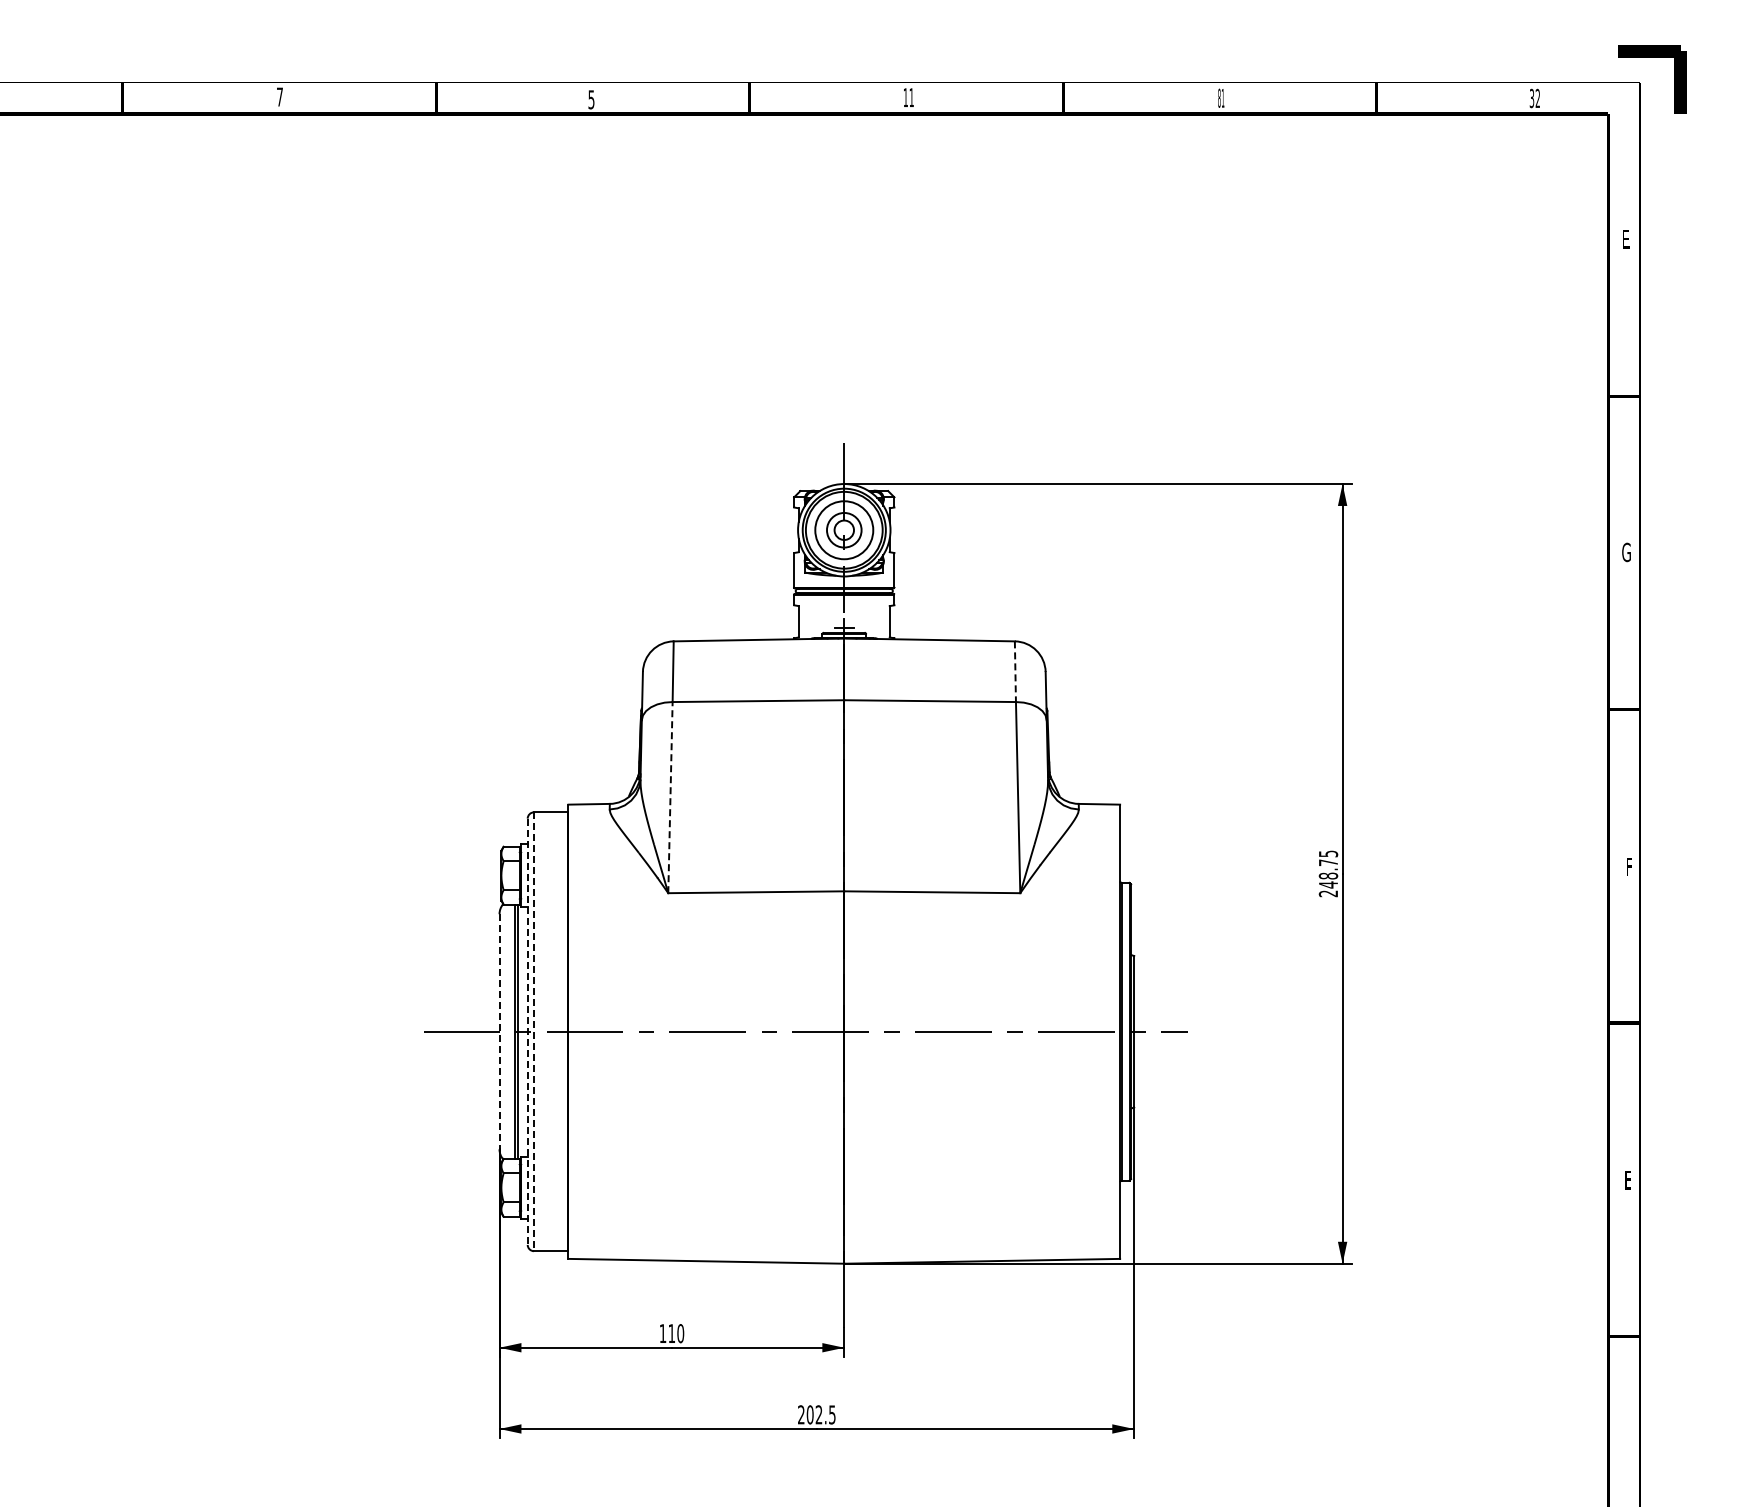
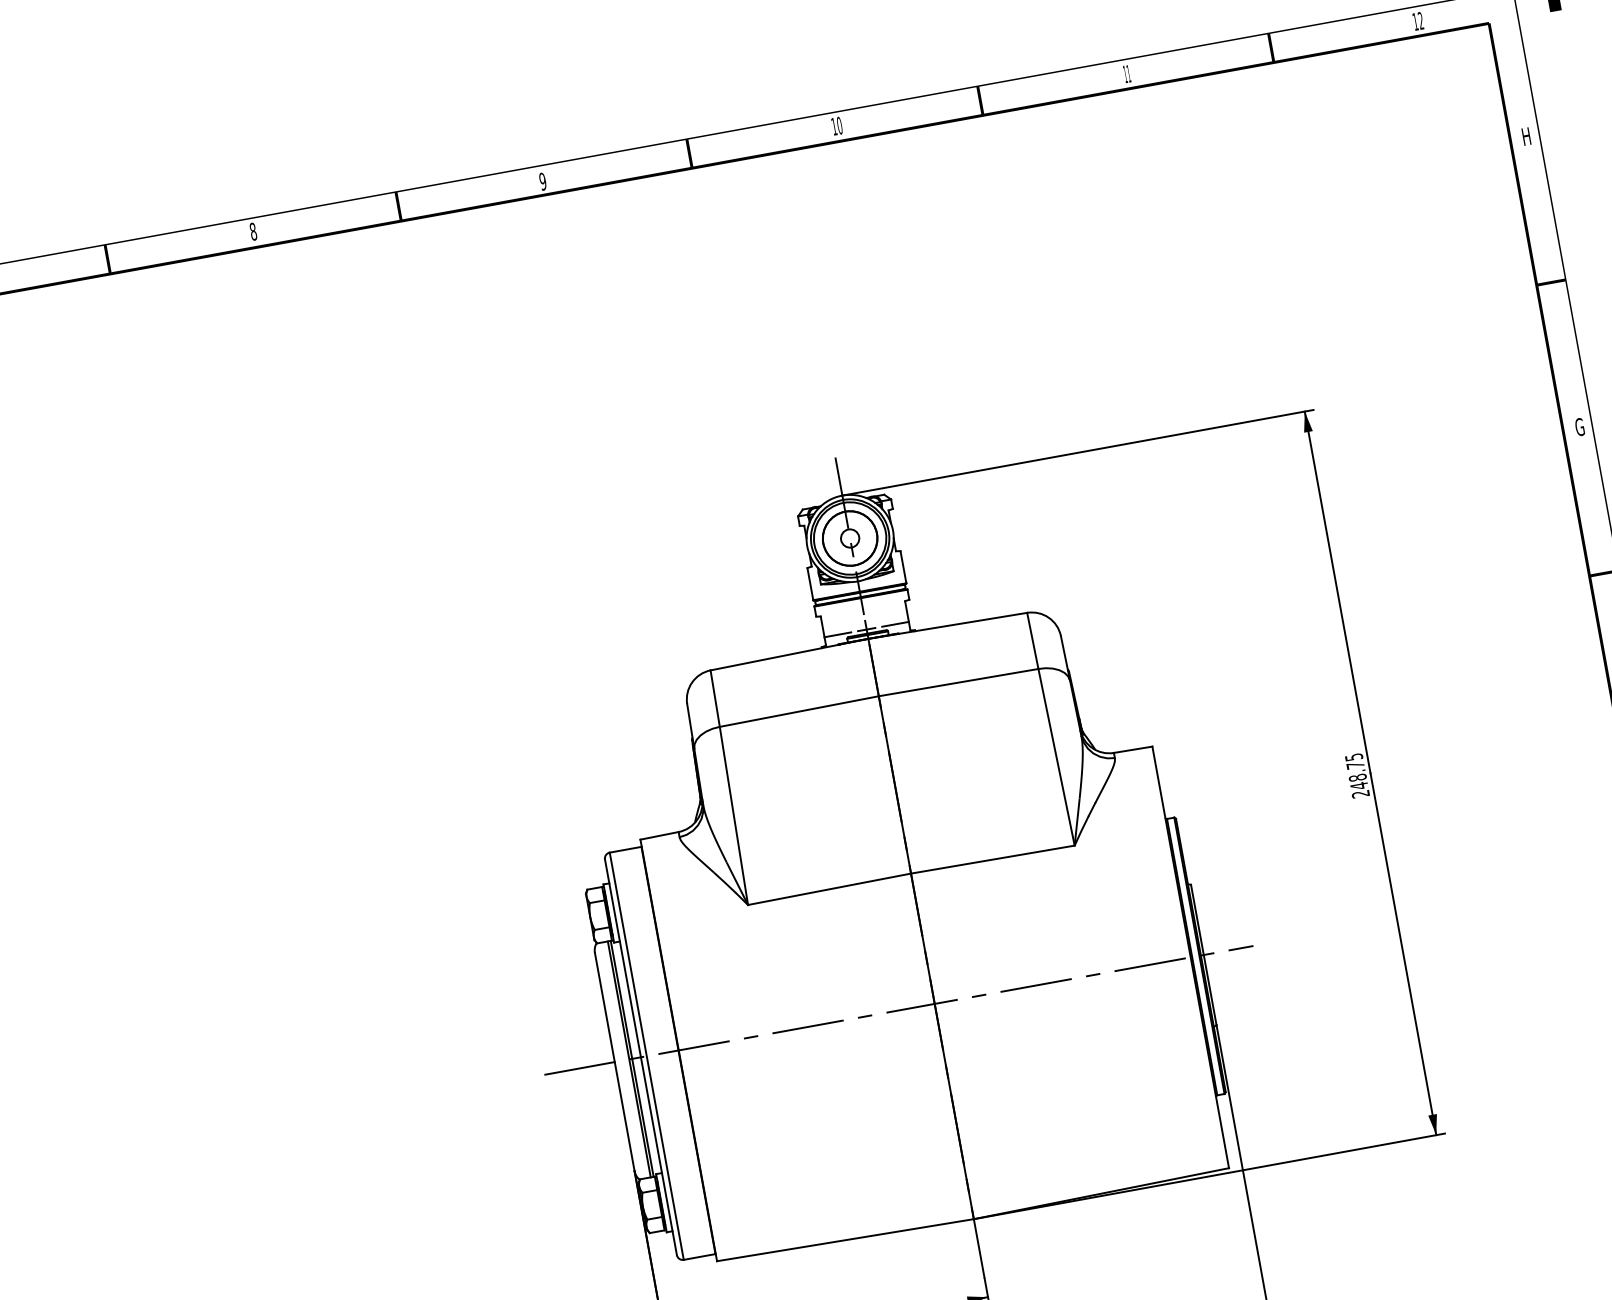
text: (279, 96) -> (252, 231), 7 -> 8
text: (911, 97) -> (839, 125), 11 -> 10
text: (1219, 97) -> (1125, 73), 81 -> 11
text: (1531, 98) -> (1415, 21), 32 -> 12
text: (591, 99) -> (542, 181), 5 -> 9
text: (1625, 239) -> (1526, 136), E -> H
circle: (844, 530) -> (850, 538), size x1.67
line: (812, 628) -> (837, 635), added
line: (874, 628) -> (894, 624), added
line: (1015, 672) -> (1033, 641), dashed -> solid
line: (670, 797) -> (733, 815), dashed -> solid
line: (499, 1031) -> (614, 1061), dashed -> solid
line: (527, 1032) -> (640, 1058), dashed -> solid
line: (533, 1032) -> (646, 1057), dashed -> solid

